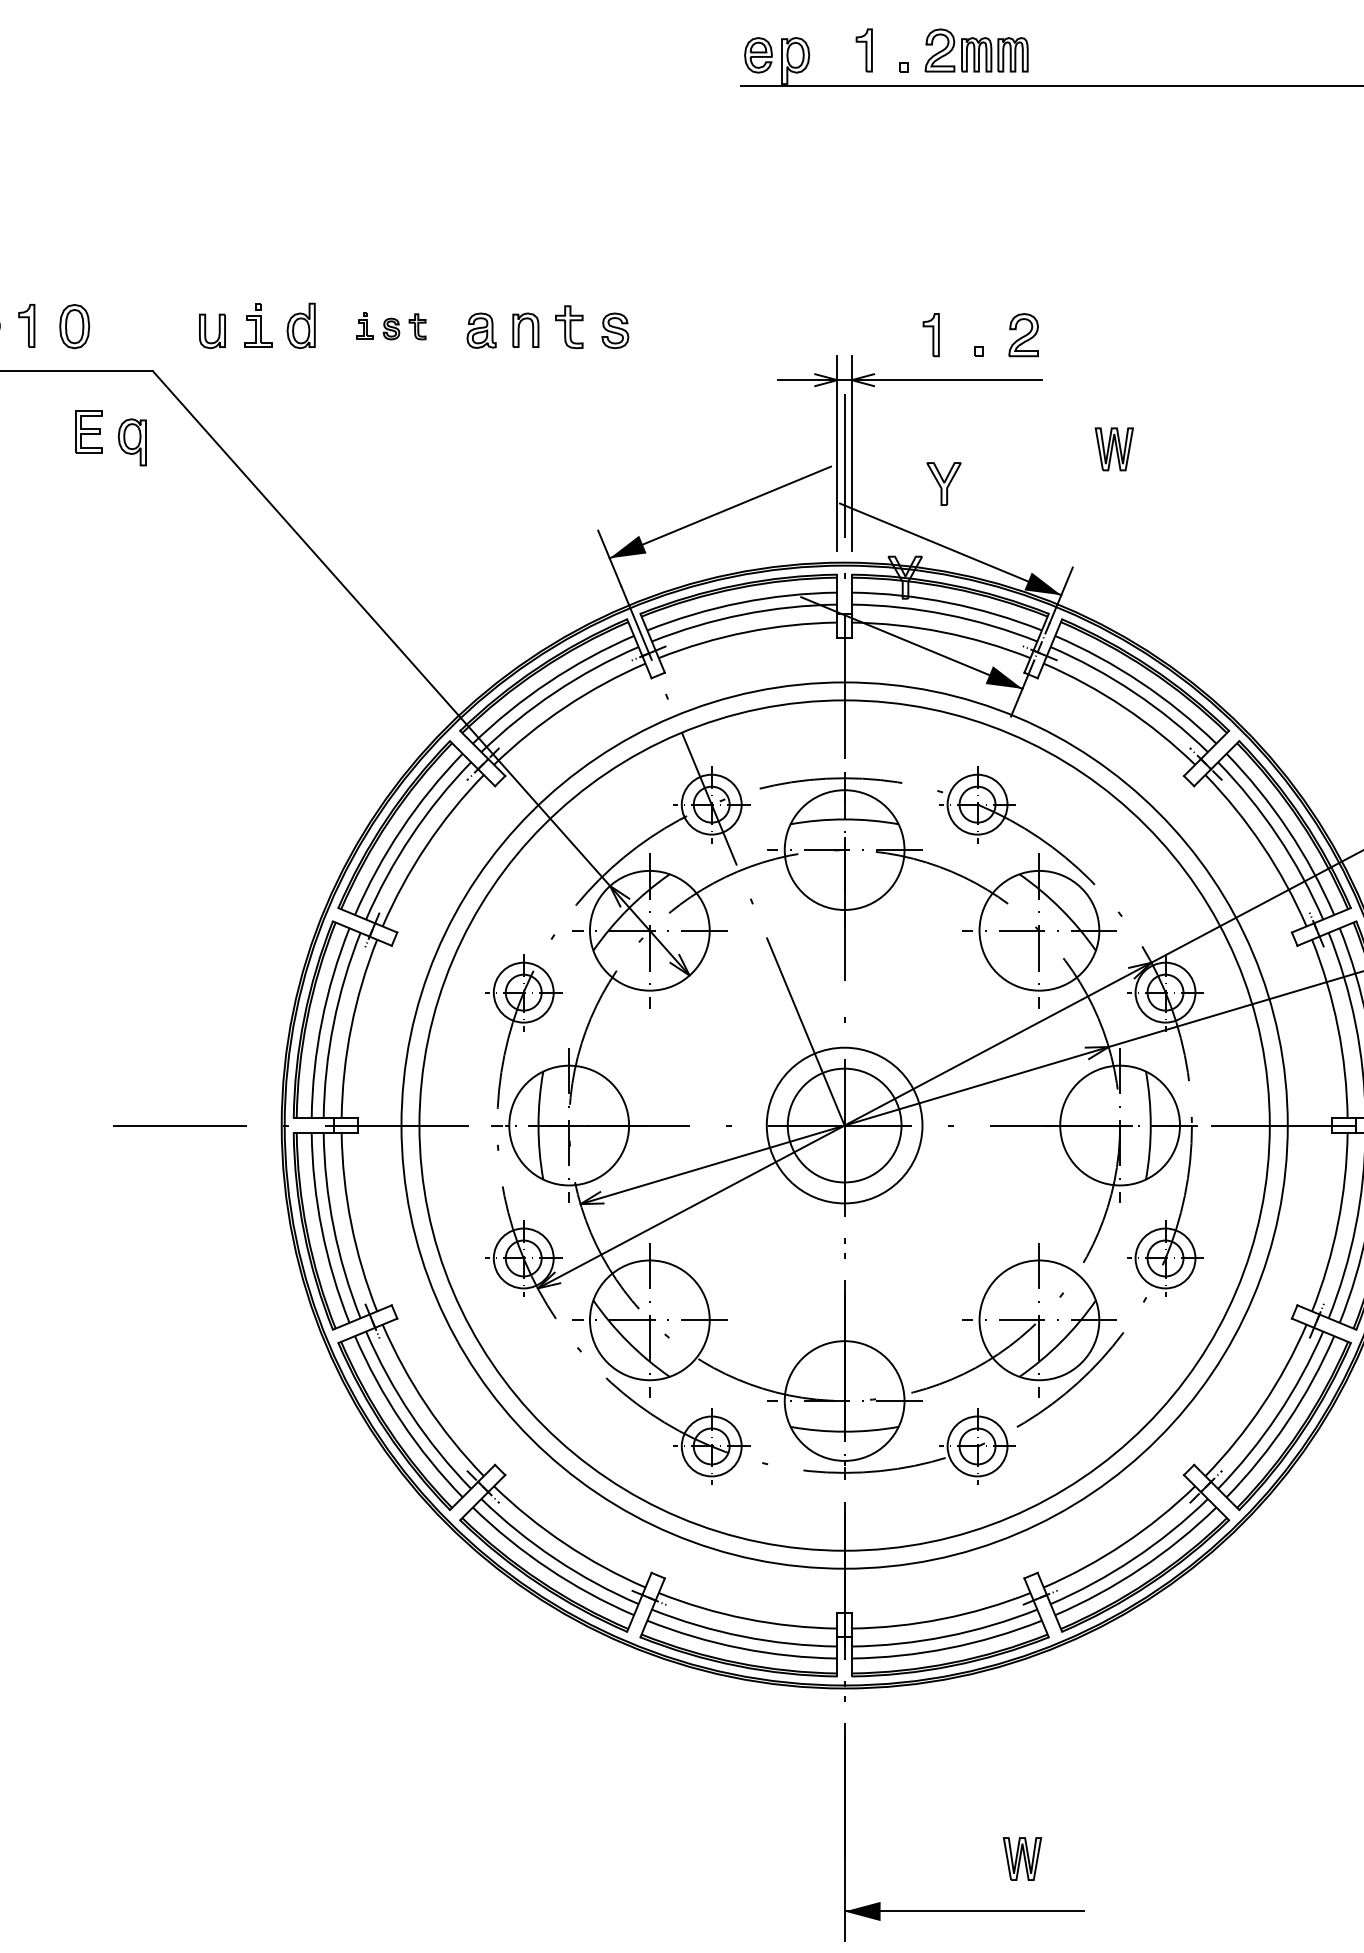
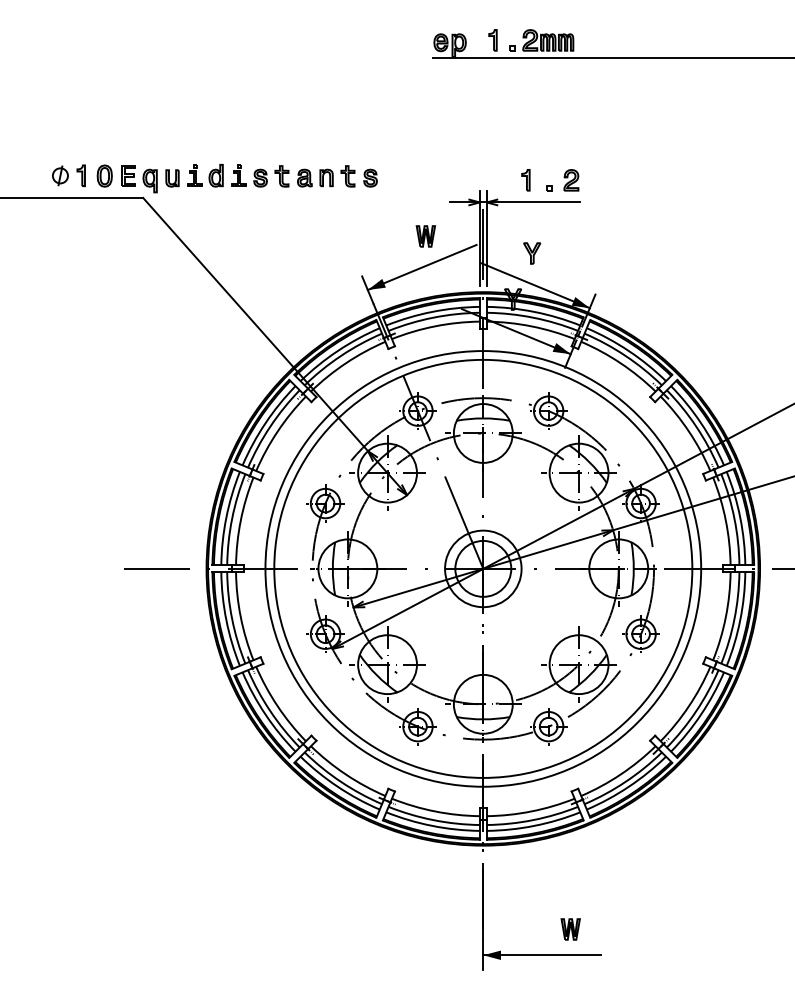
part: (391, 325) -> (260, 175), size x1.67
part: (110, 439) -> (139, 179), moved
part: (1113, 449) -> (425, 236), moved

